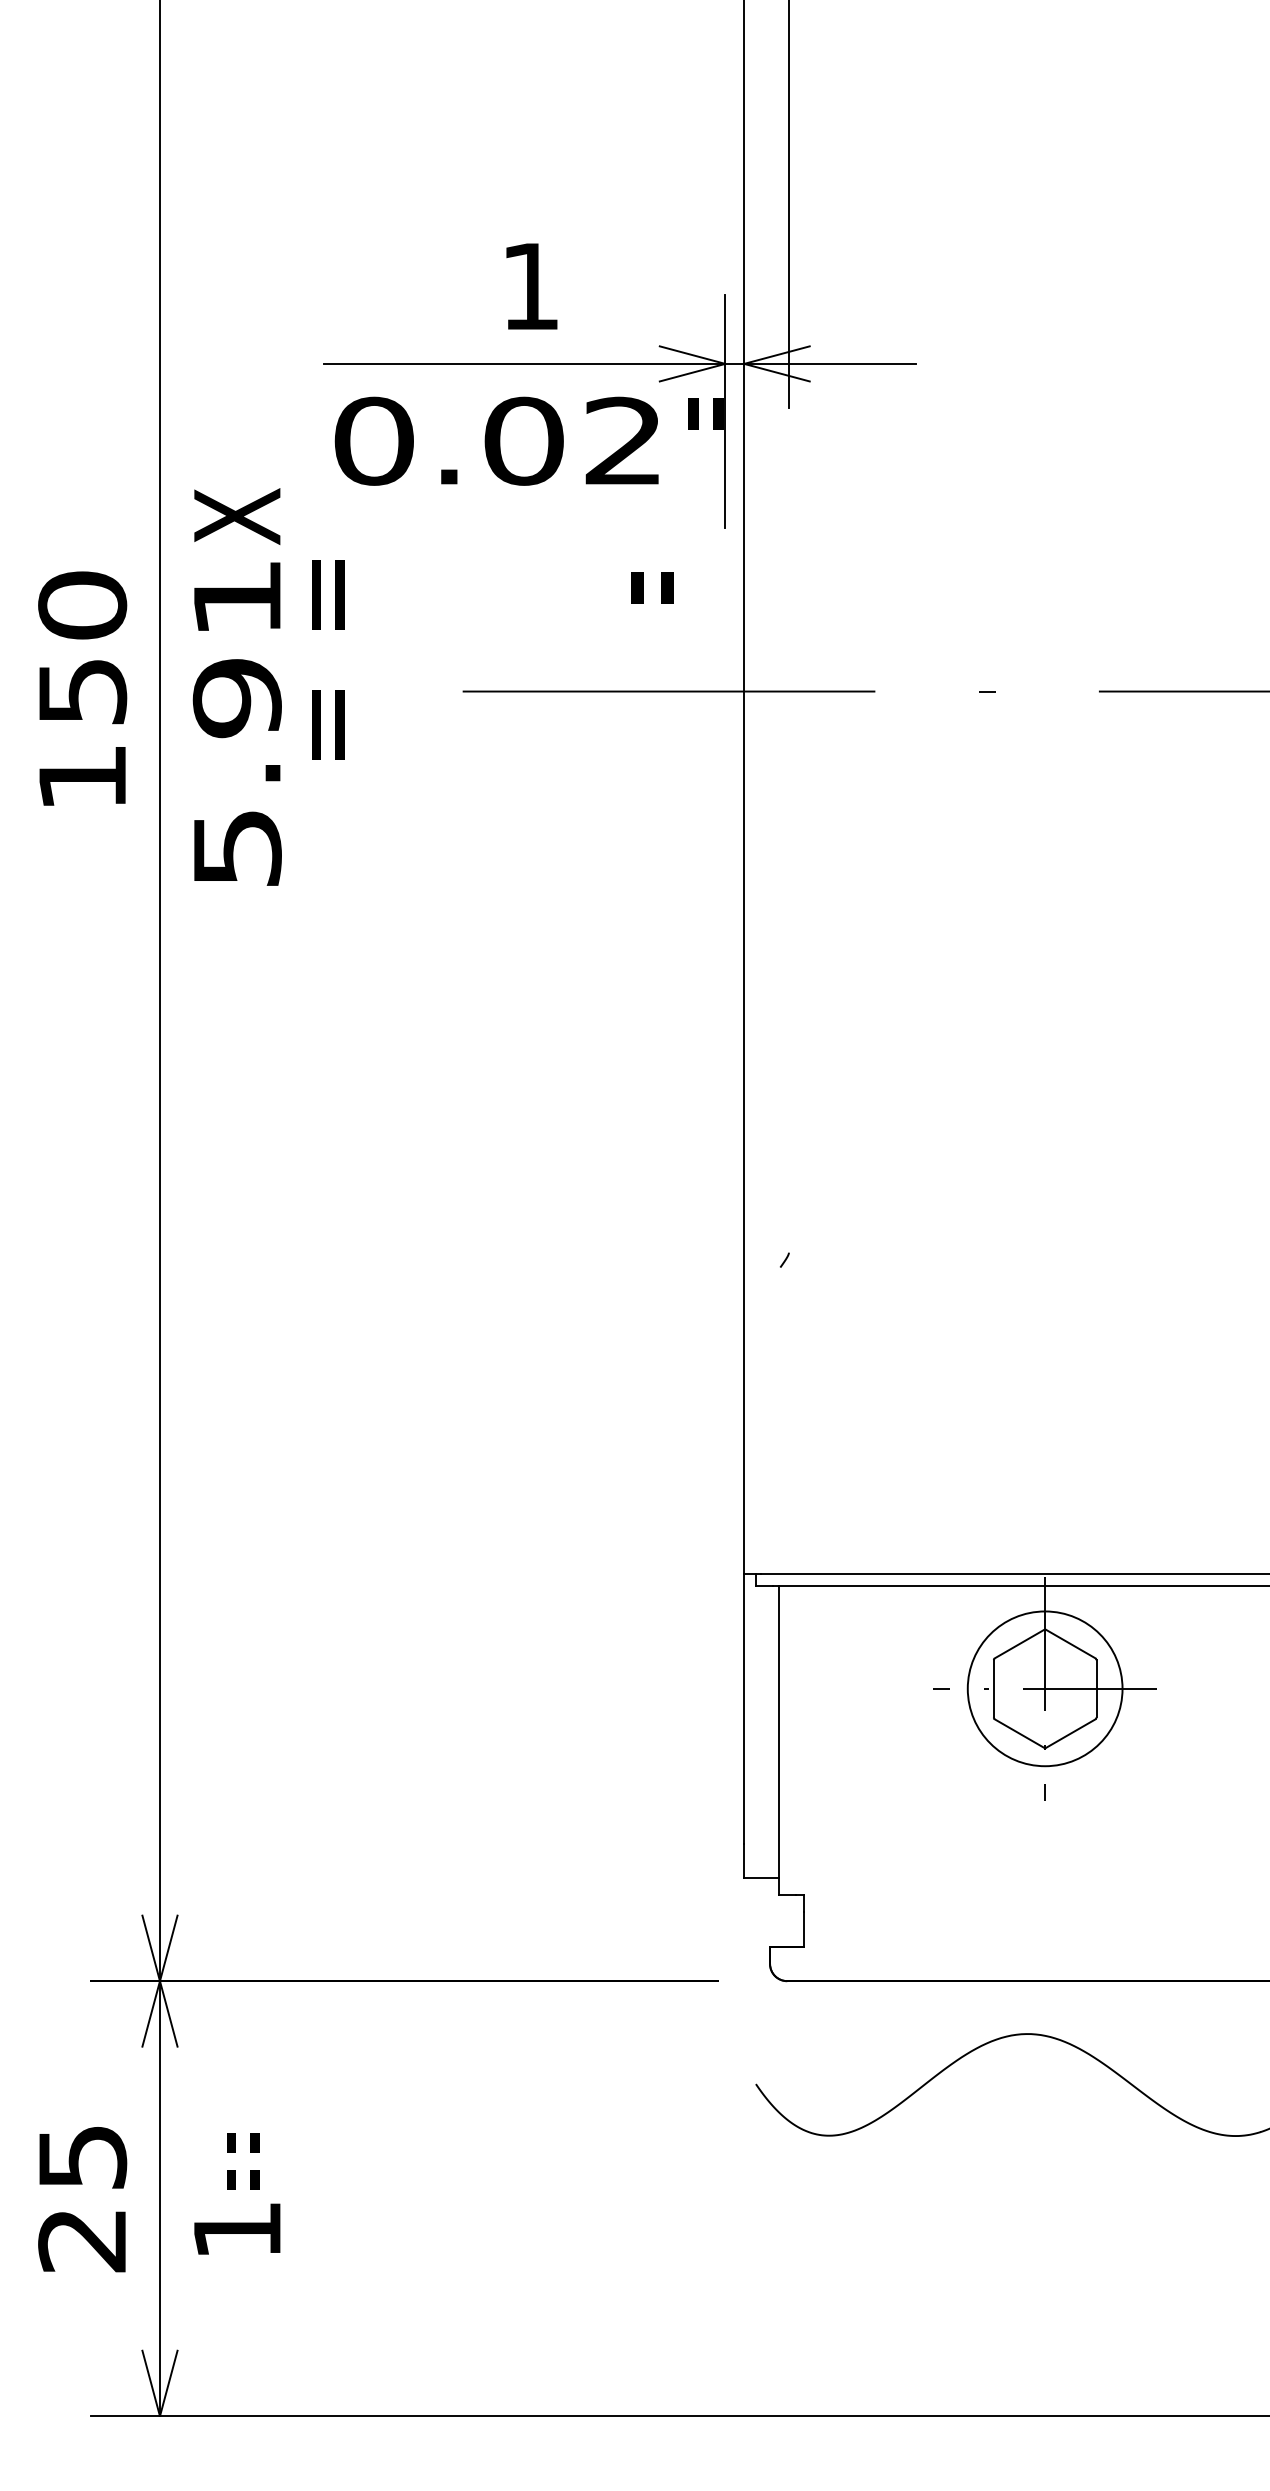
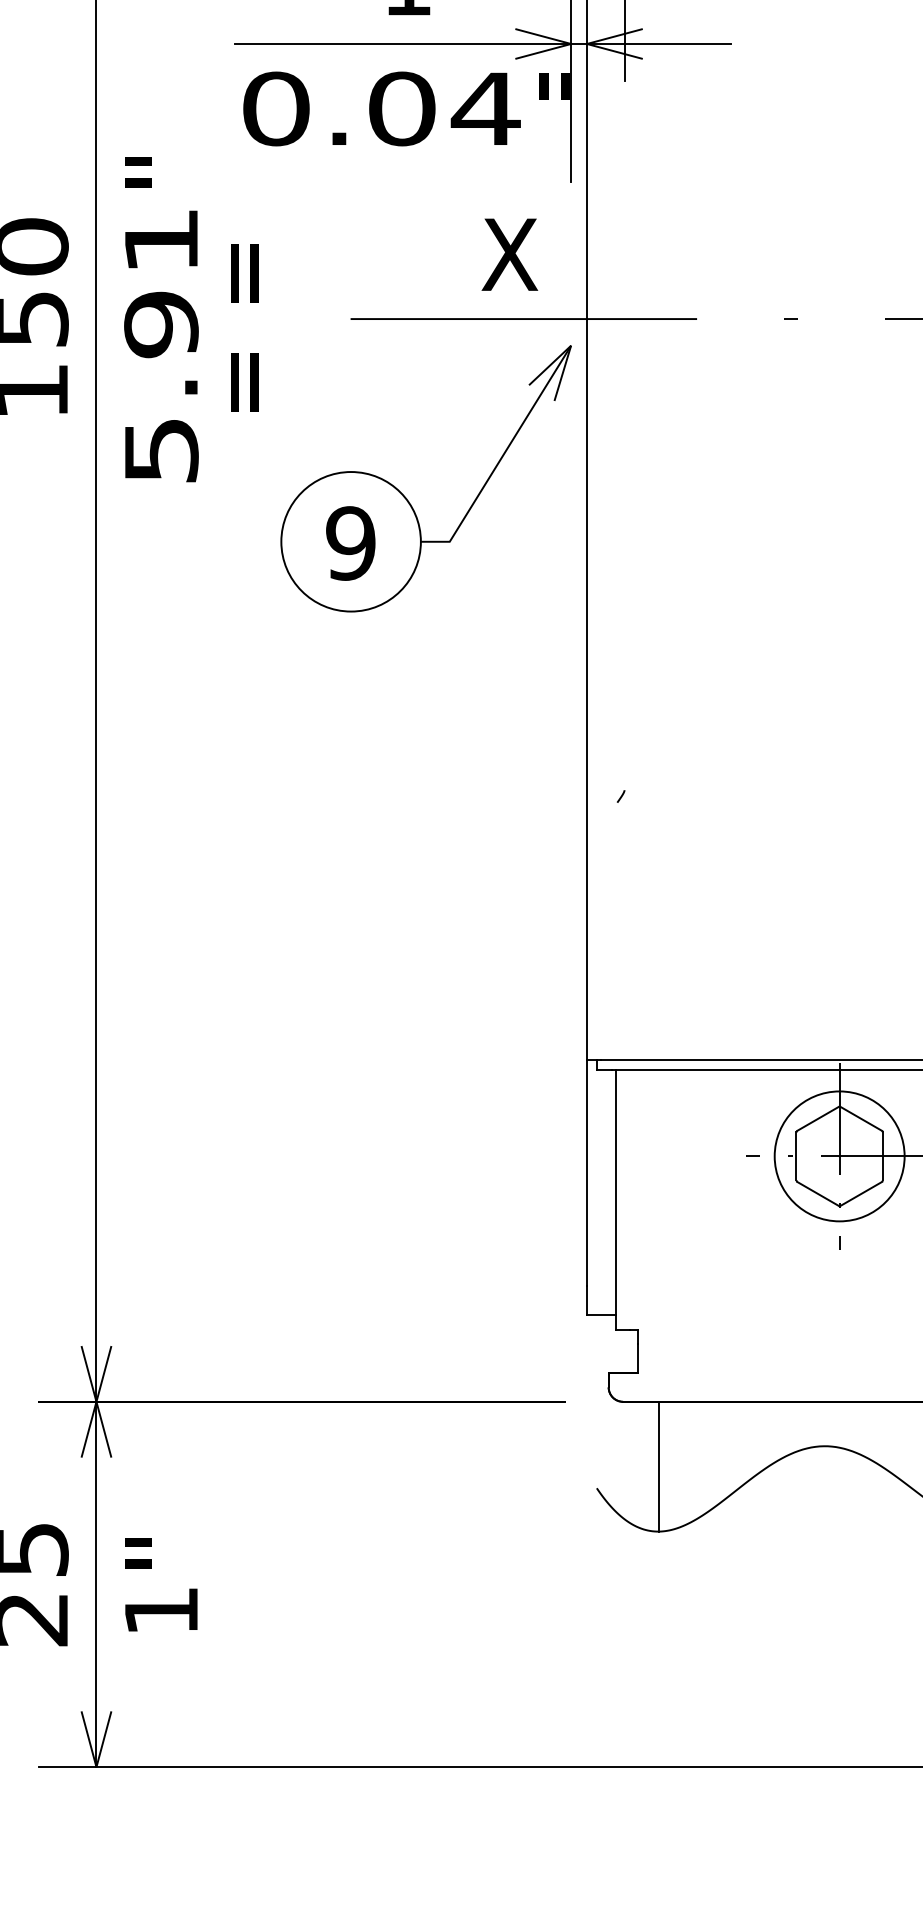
text: (623, 440) -> (485, 108), 0.02 -> 0.04
text: (237, 516) -> (161, 172), X -> "
text: (652, 614) -> (509, 254), " -> X
text: (328, 659) -> (244, 327), moved
part: (529, 904) -> (406, 497), added
line: (830, 2058) -> (659, 1466), added
text: (226, 2161) -> (152, 1553), = = -> "

